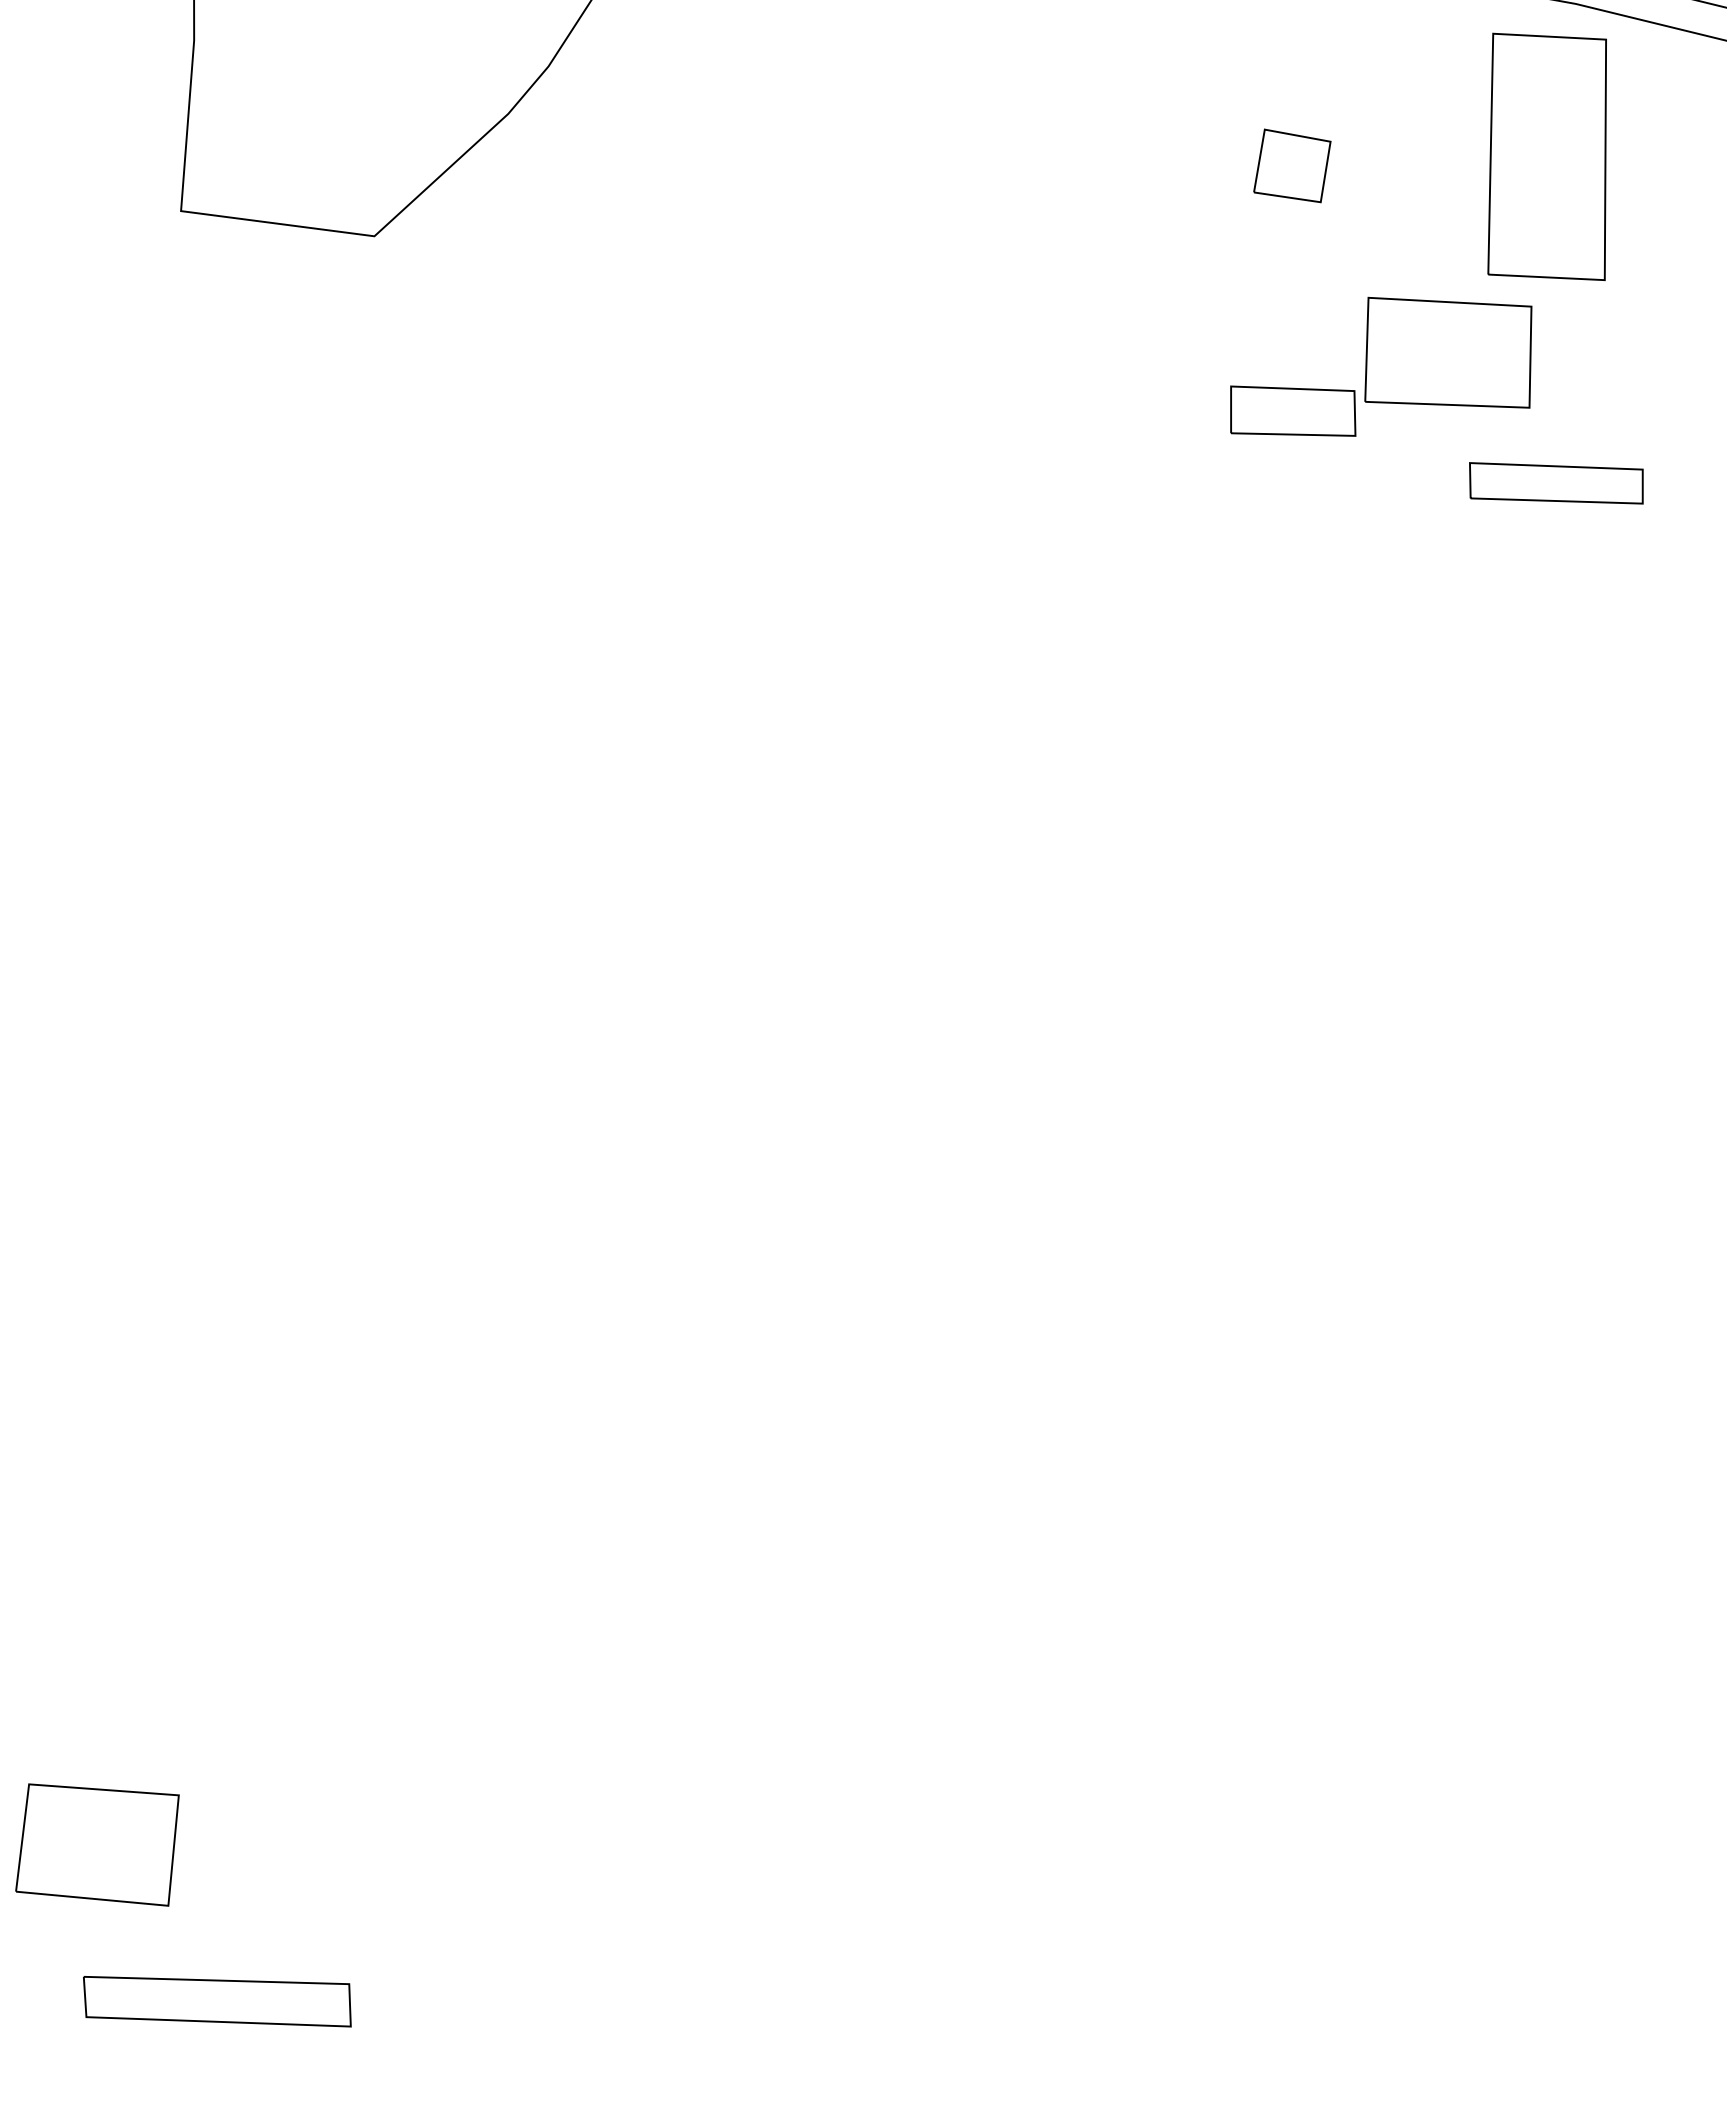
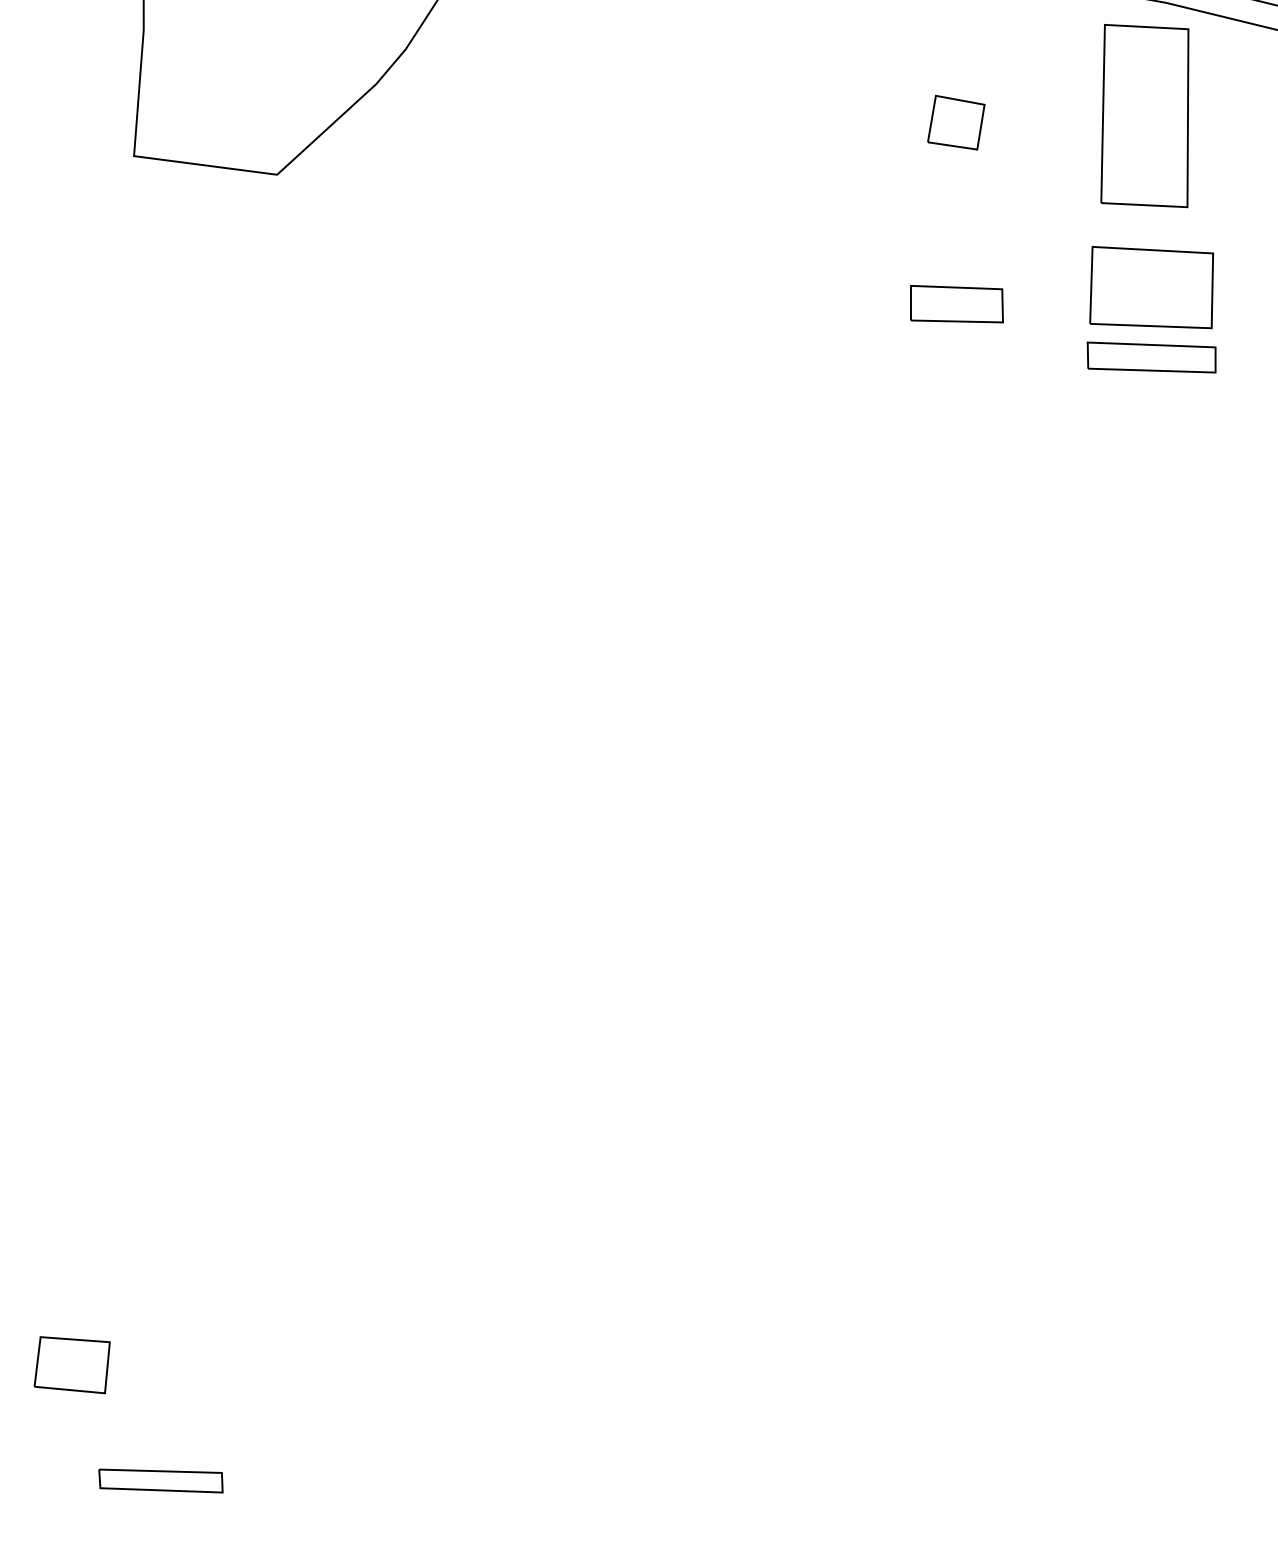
part: (1448, 352) -> (1151, 287), moved
part: (97, 1845) -> (72, 1365), size x0.62
part: (217, 2001) -> (161, 1480), size x0.62

